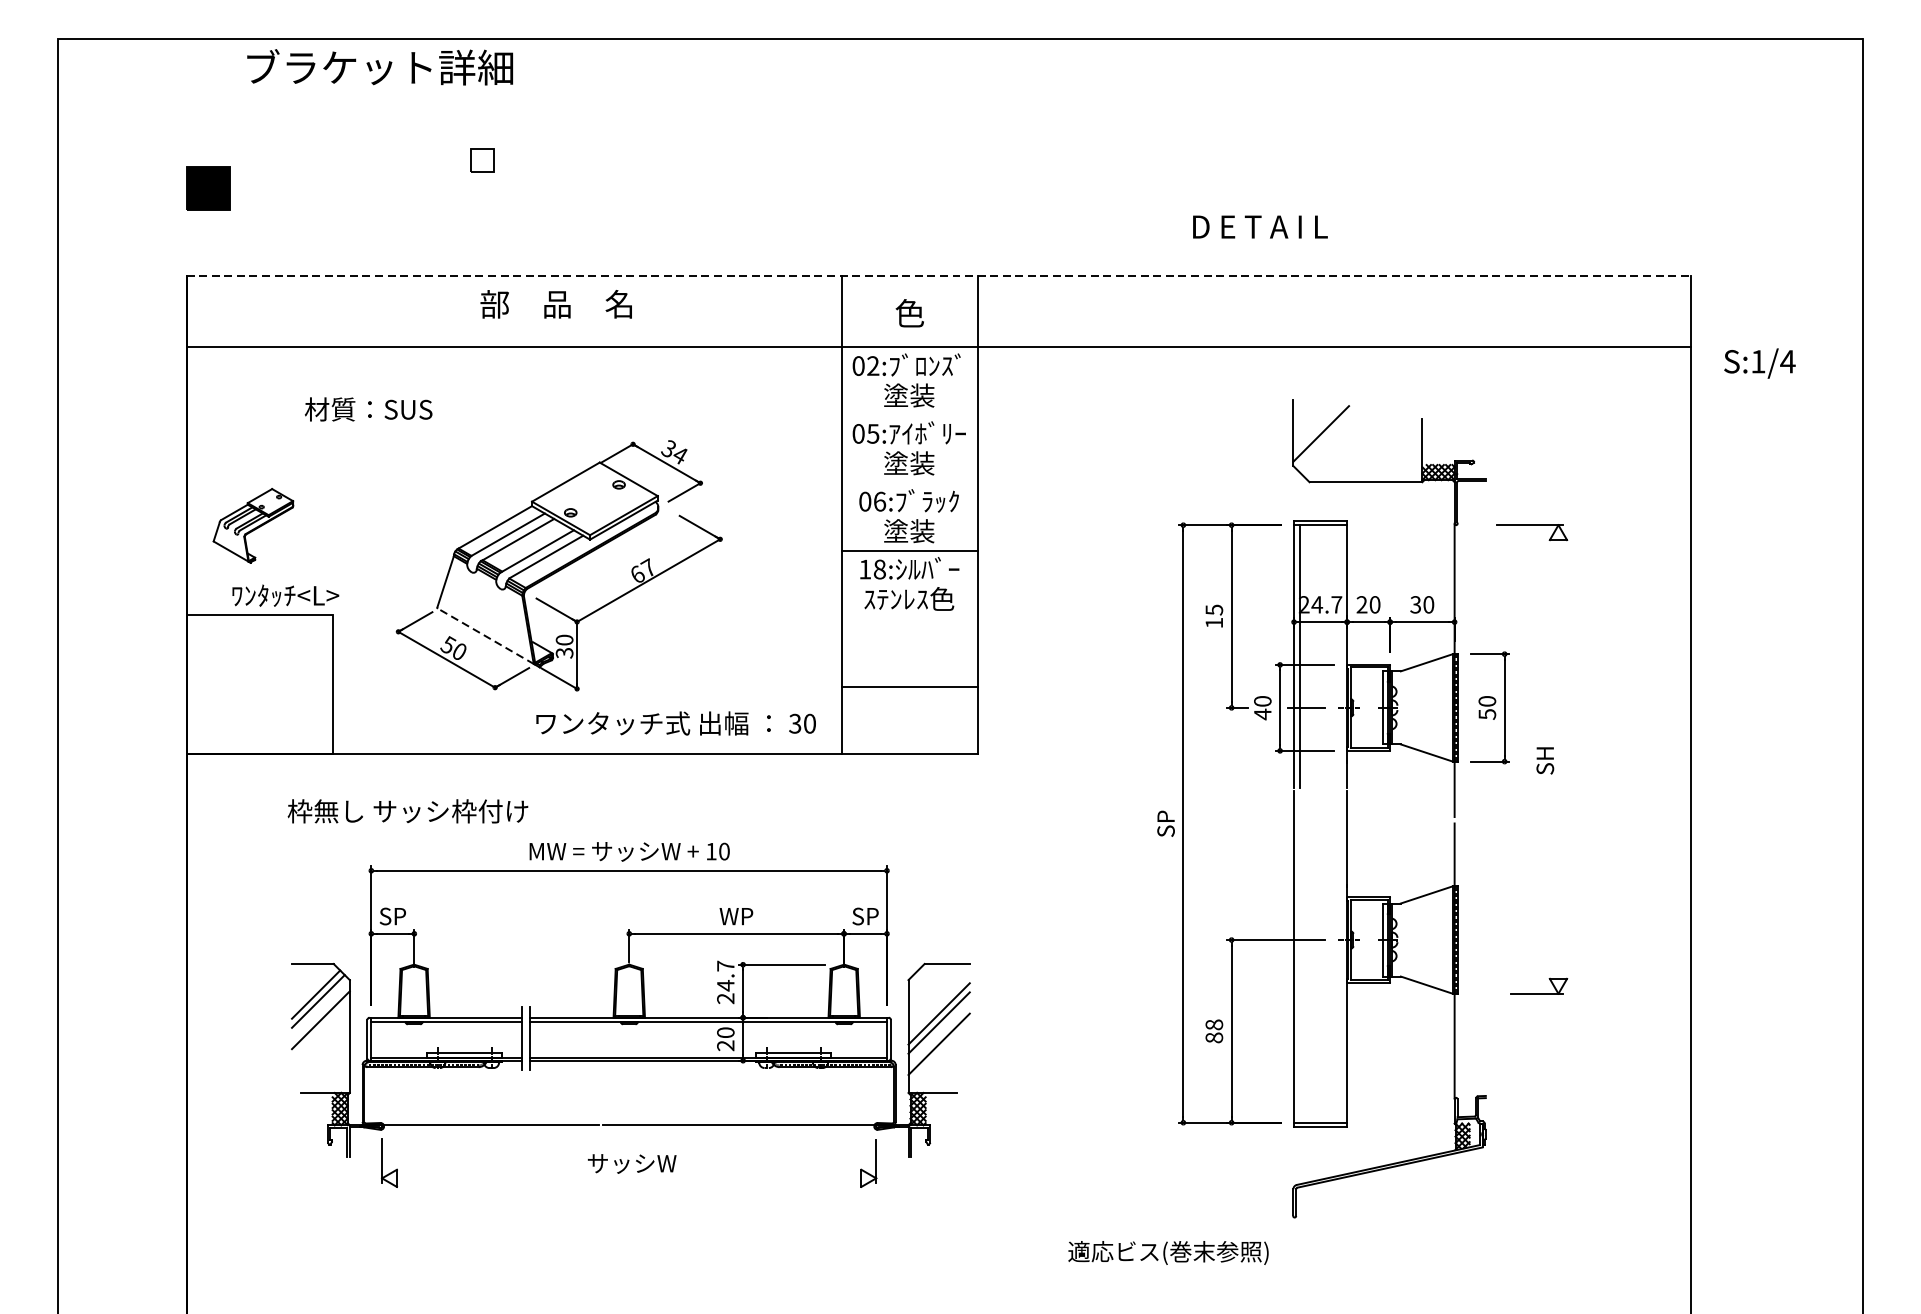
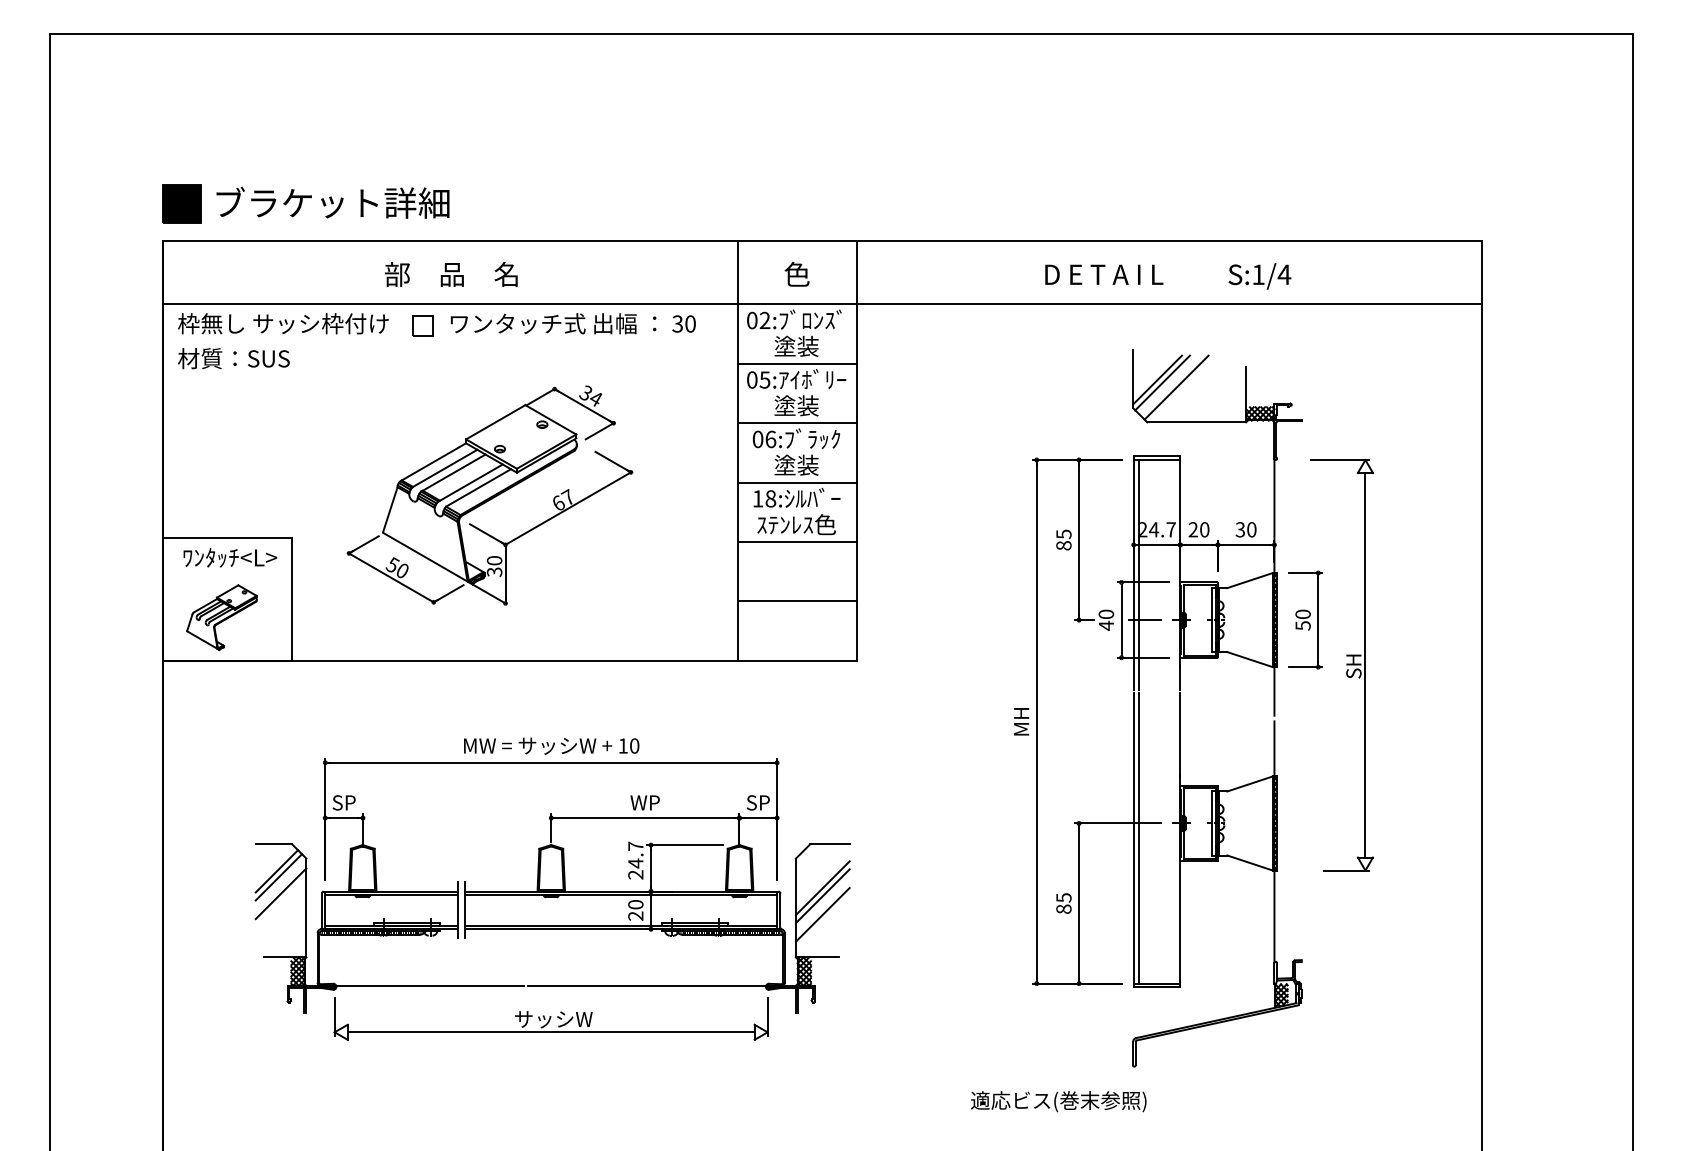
text: (379, 66) -> (332, 202), moved
part: (482, 160) -> (422, 325), moved
part: (207, 187) -> (181, 203), moved
text: (1260, 226) -> (1104, 274), moved
line: (939, 275) -> (823, 241), dashed -> solid
text: (556, 304) -> (451, 274), moved
text: (1759, 363) -> (1259, 276), moved
text: (368, 409) -> (233, 358), moved
line: (909, 415) -> (796, 363), added
line: (1326, 436) -> (1162, 382), added
line: (1342, 442) -> (1176, 387), added
line: (909, 483) -> (796, 423), added
part: (252, 525) -> (221, 617), moved
text: (285, 595) -> (230, 557), moved
line: (909, 619) -> (796, 542), added
text: (1213, 622) -> (1063, 545), 15 -> 85
line: (485, 636) -> (425, 557), dashed -> solid
text: (675, 723) -> (572, 323), moved
line: (1558, 758) -> (1365, 664), added
text: (408, 811) -> (283, 323), moved
text: (1165, 823) -> (1021, 721), SP -> MH
line: (1299, 956) -> (1138, 837), added
text: (1213, 1024) -> (1063, 897), 88 -> 85
line: (628, 1178) -> (550, 1032), added
text: (1168, 1252) -> (1058, 1101), moved

